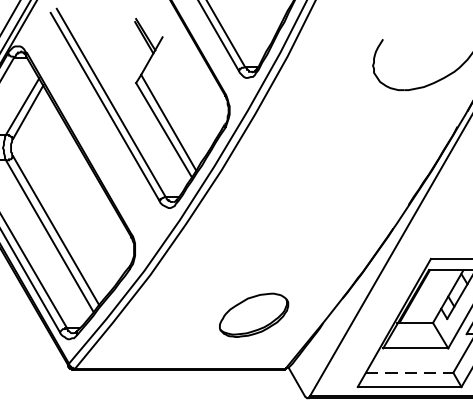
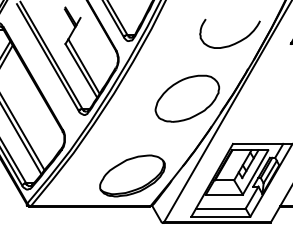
part: (350, 178) -> (187, 98), added
part: (254, 314) -> (132, 175), size x1.67
line: (408, 372) -> (220, 208), dashed -> solid

